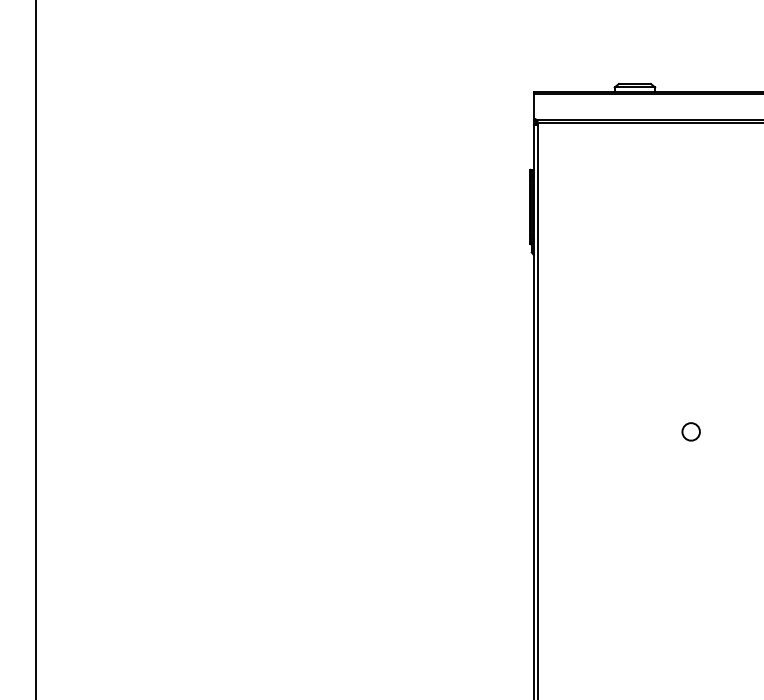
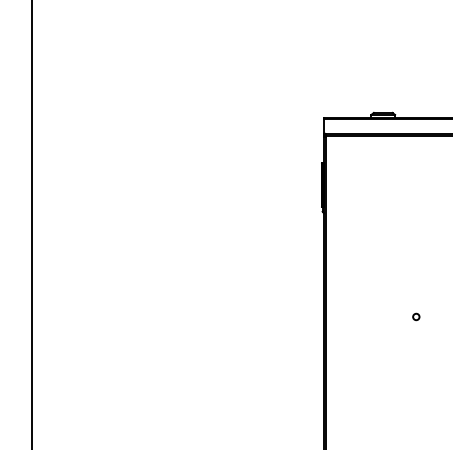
circle: (691, 431) -> (416, 316), size x0.62

